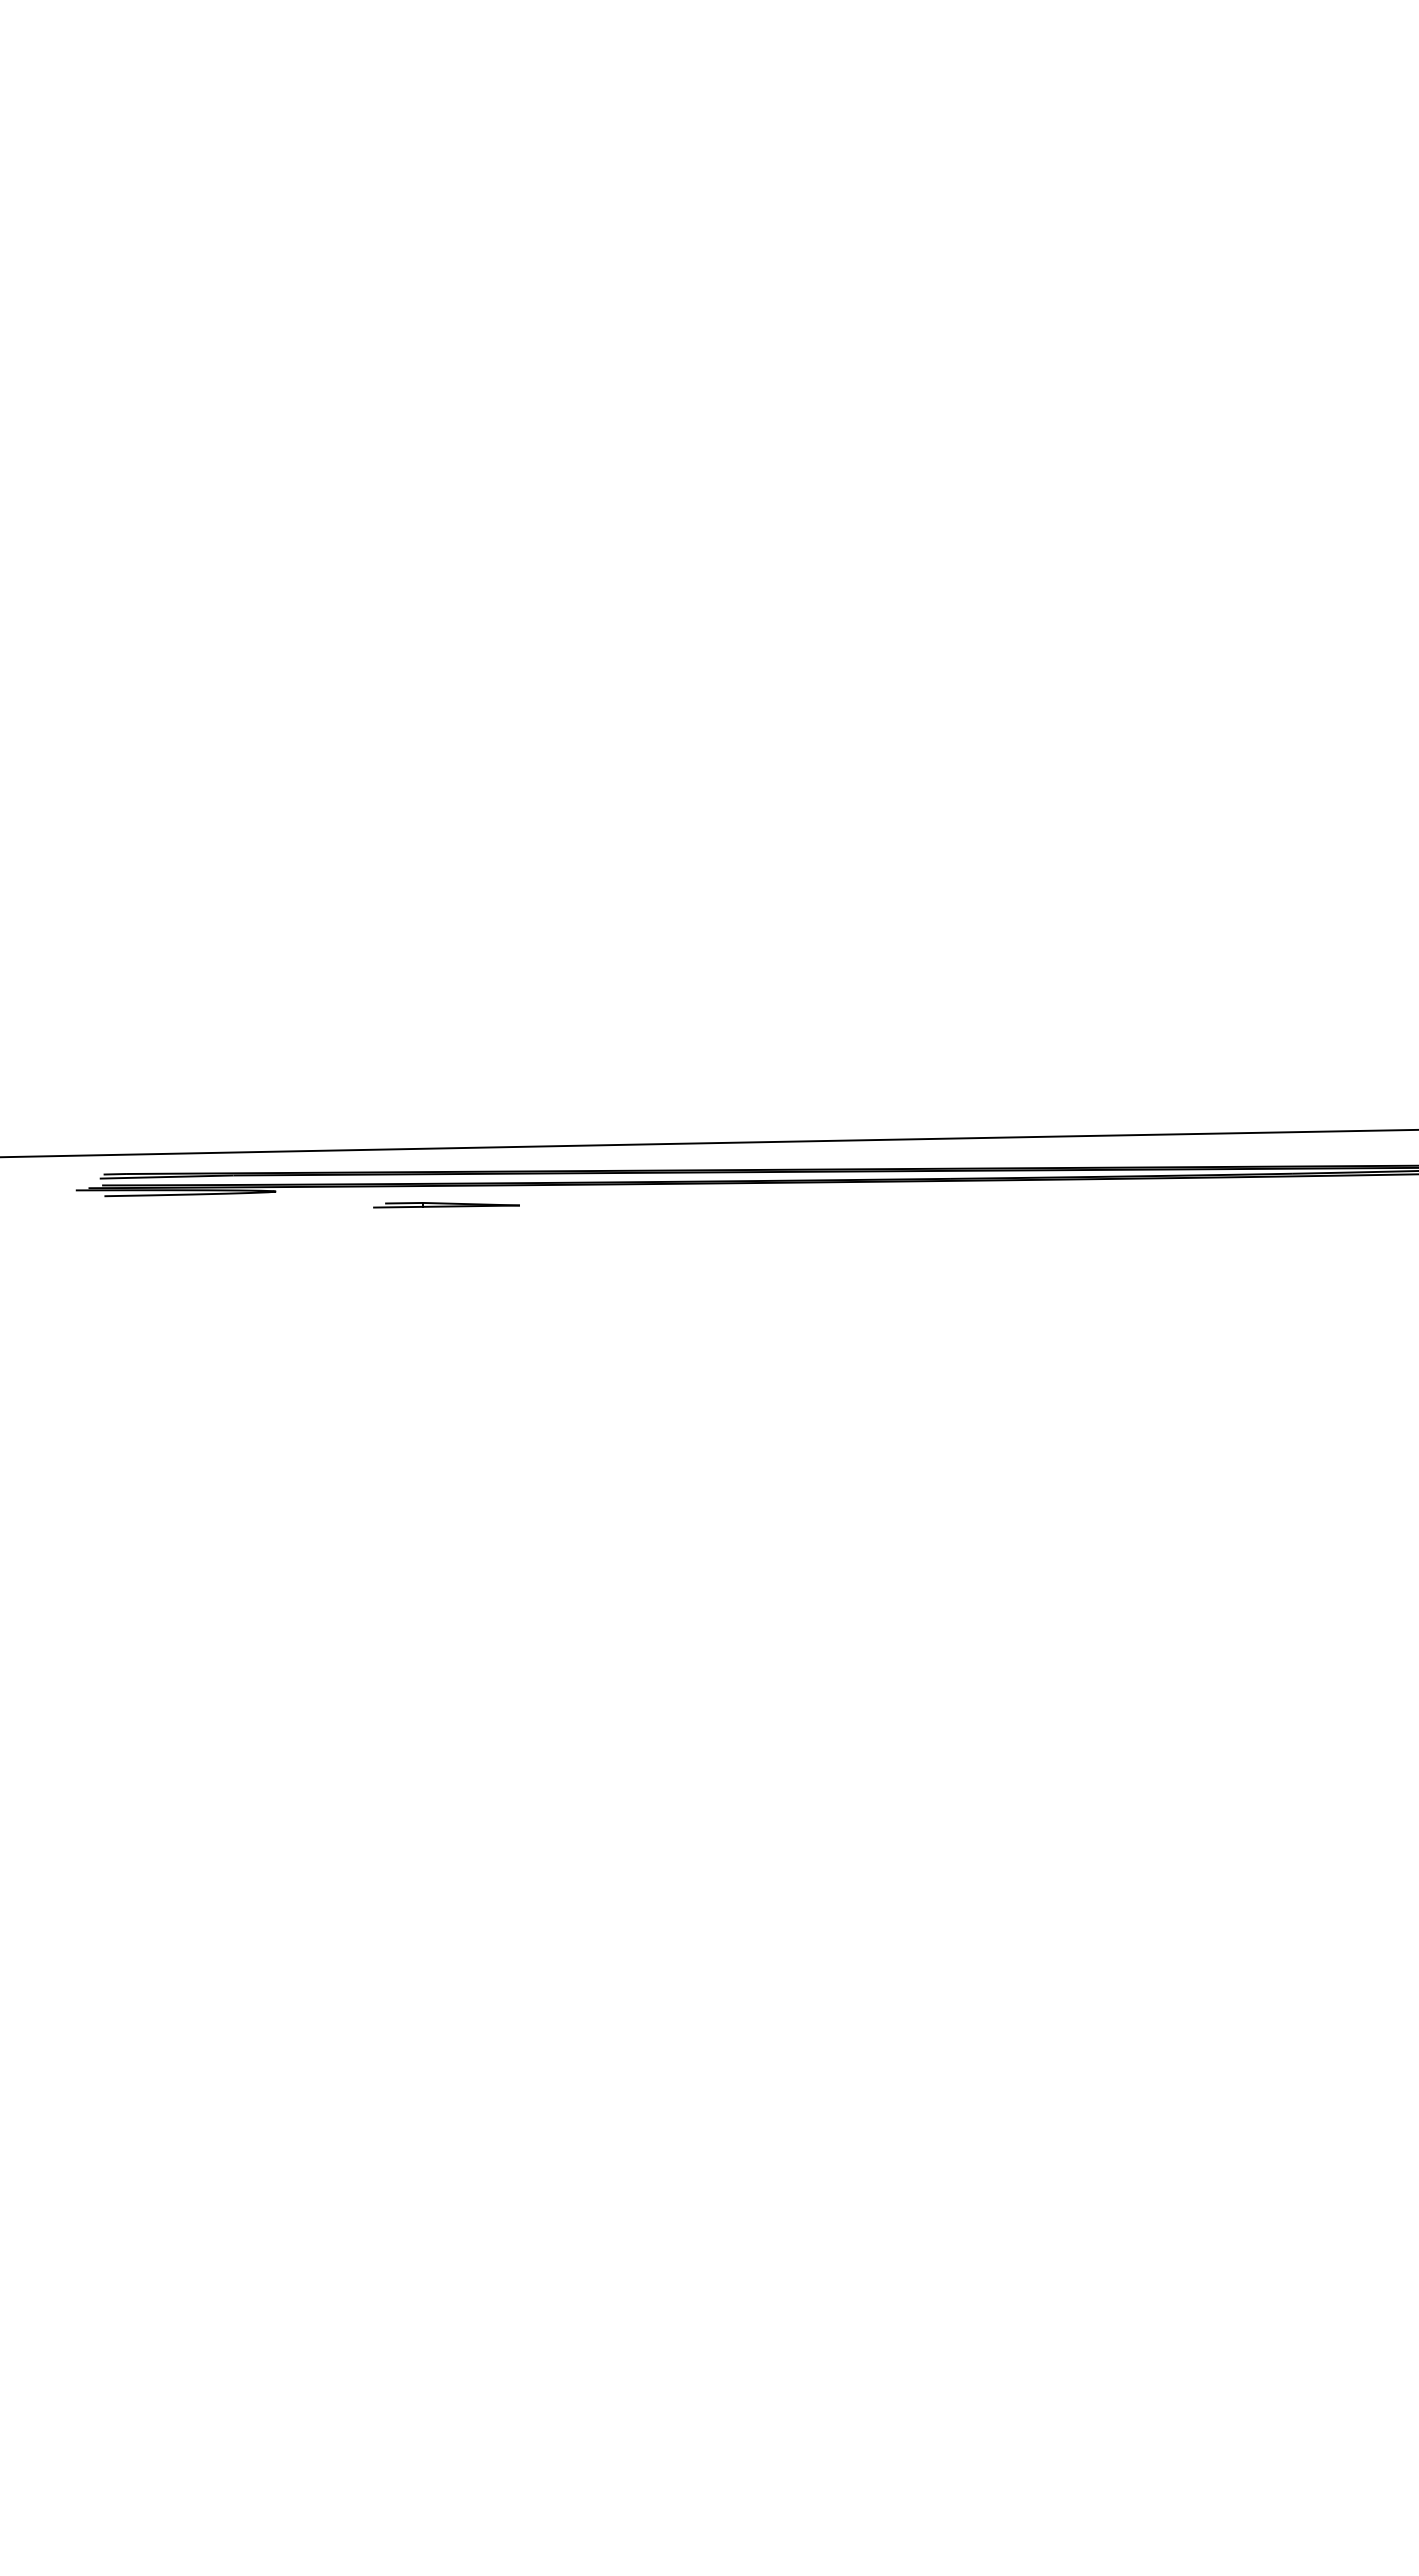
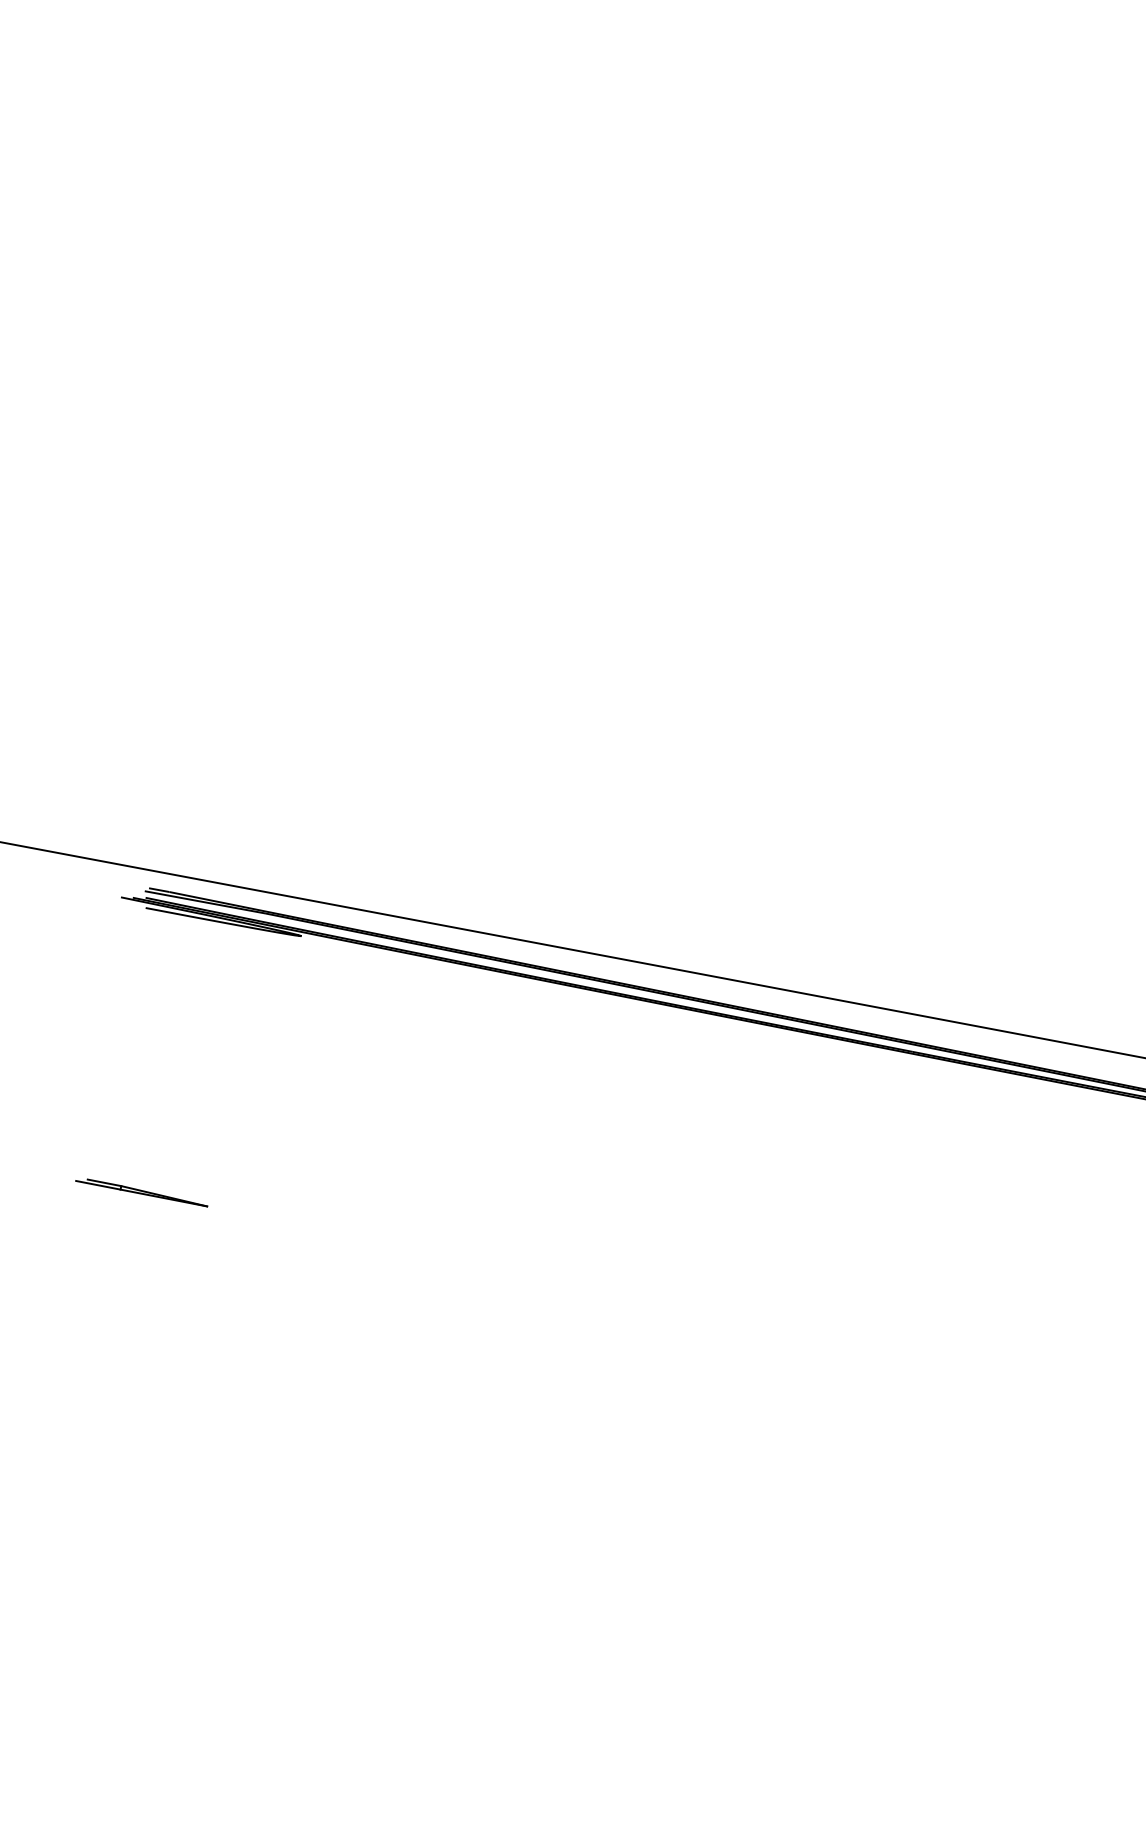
part: (446, 1205) -> (141, 1192), moved

